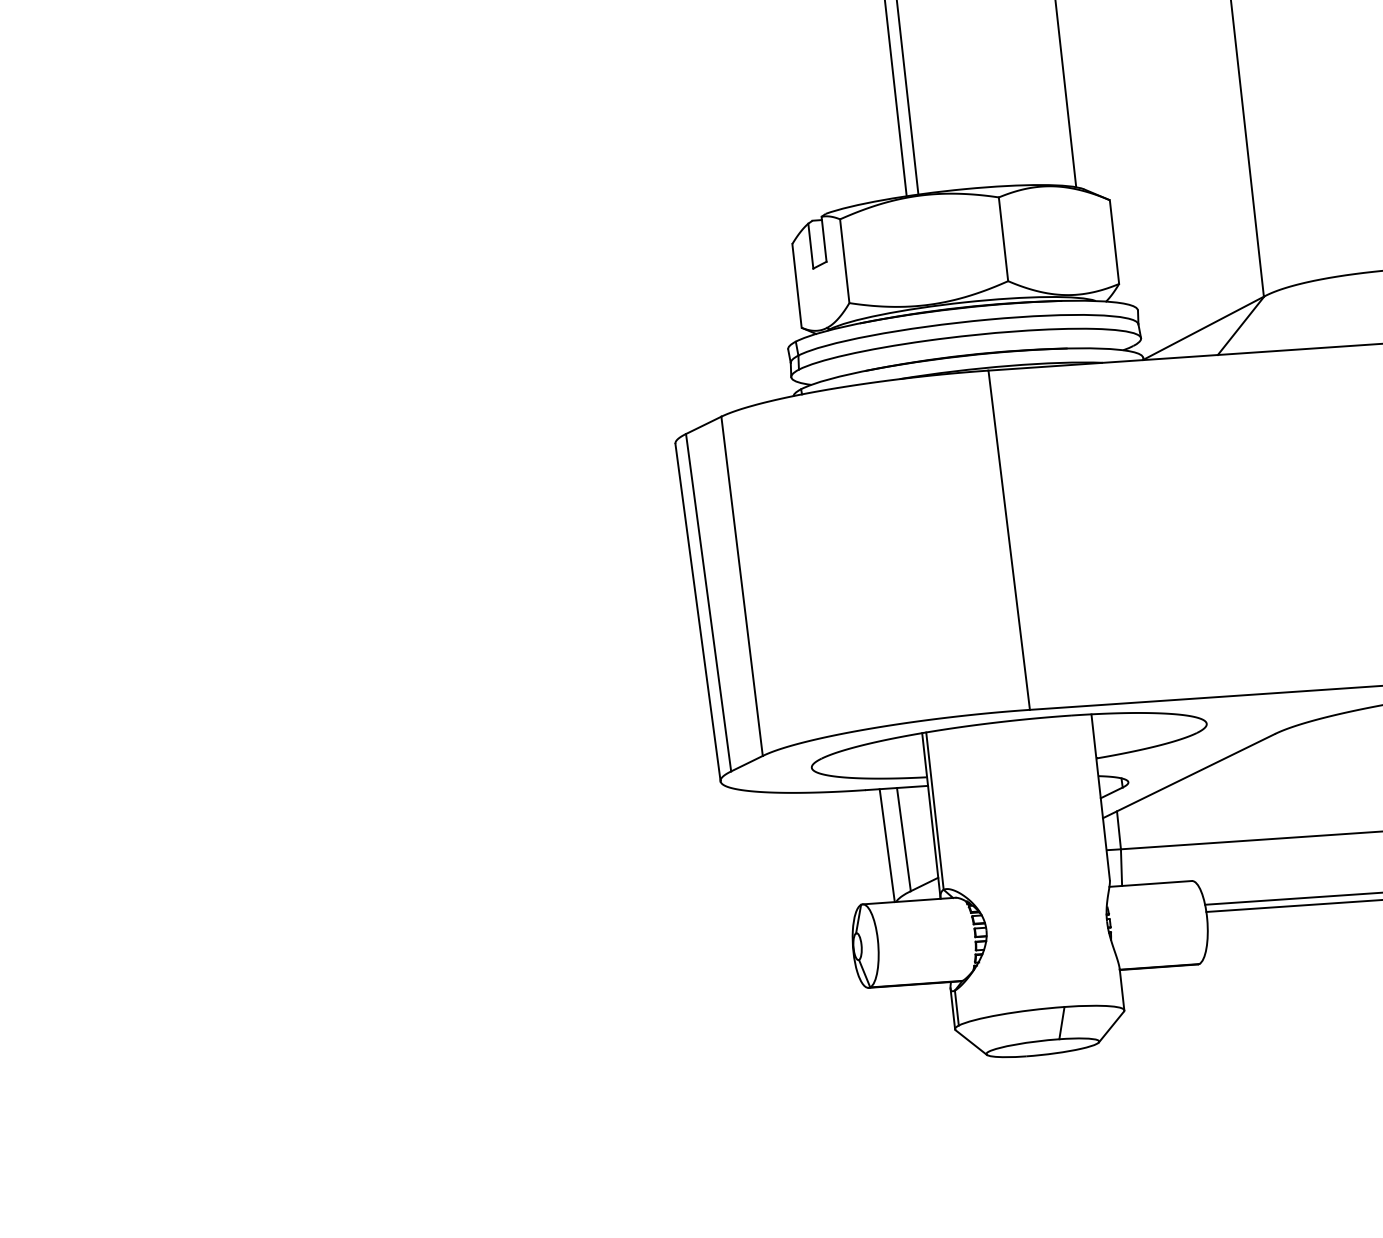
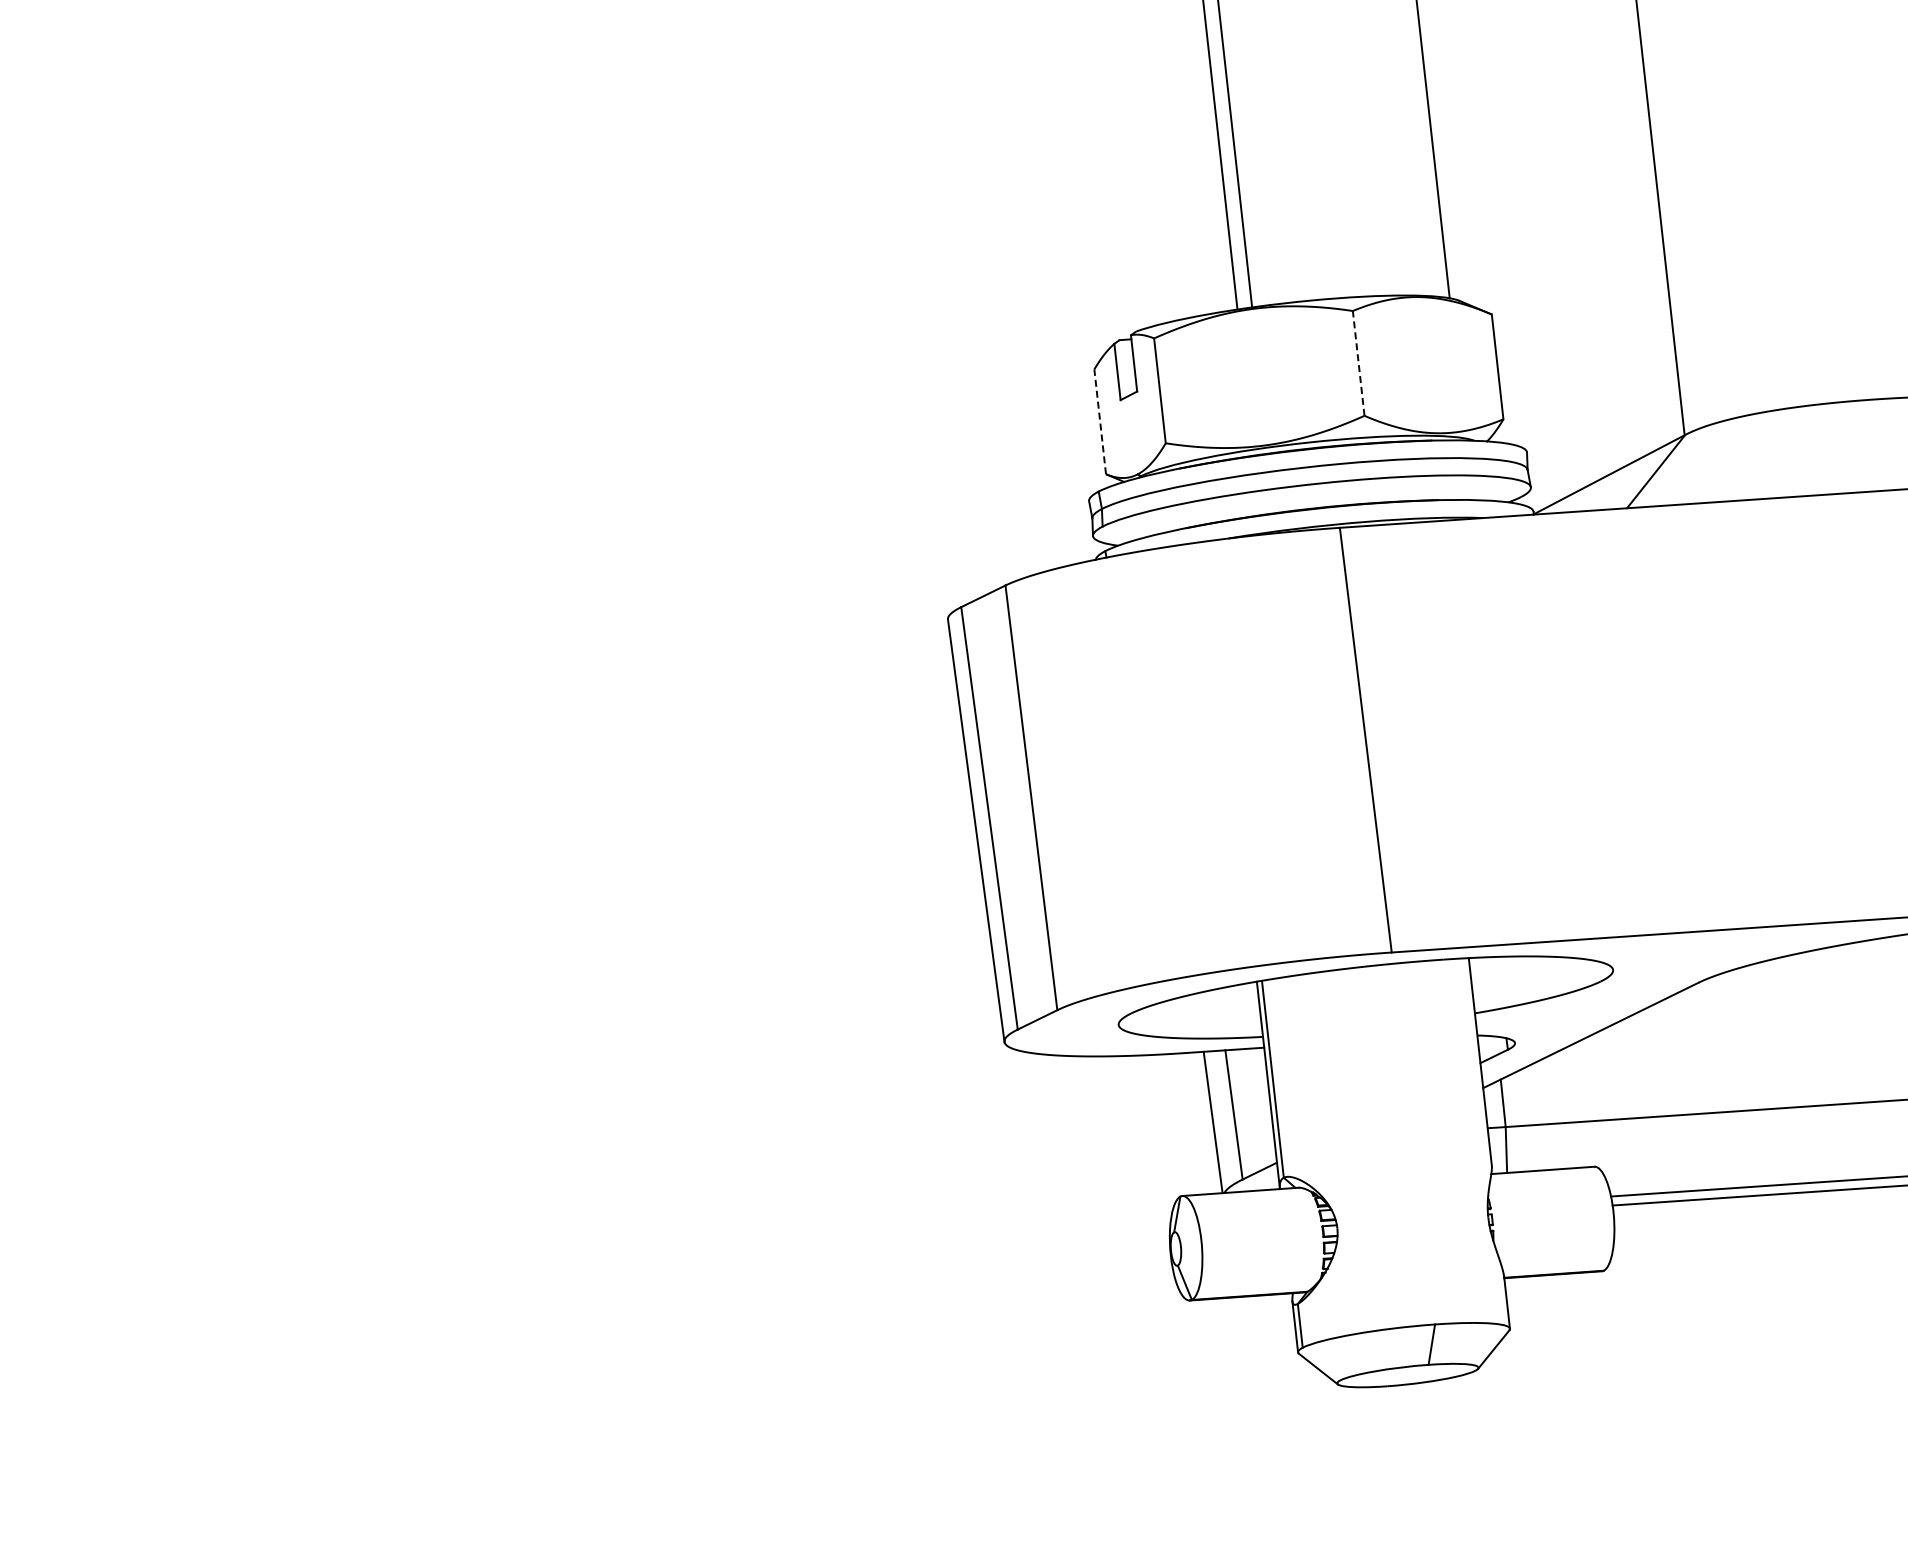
line: (1003, 239) -> (1358, 363), solid -> dashed
line: (797, 285) -> (1100, 421), solid -> dashed

